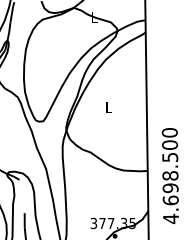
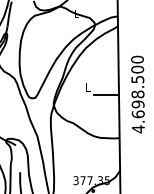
line: (130, 117) -> (105, 94), added
text: (169, 175) -> (137, 94), moved

